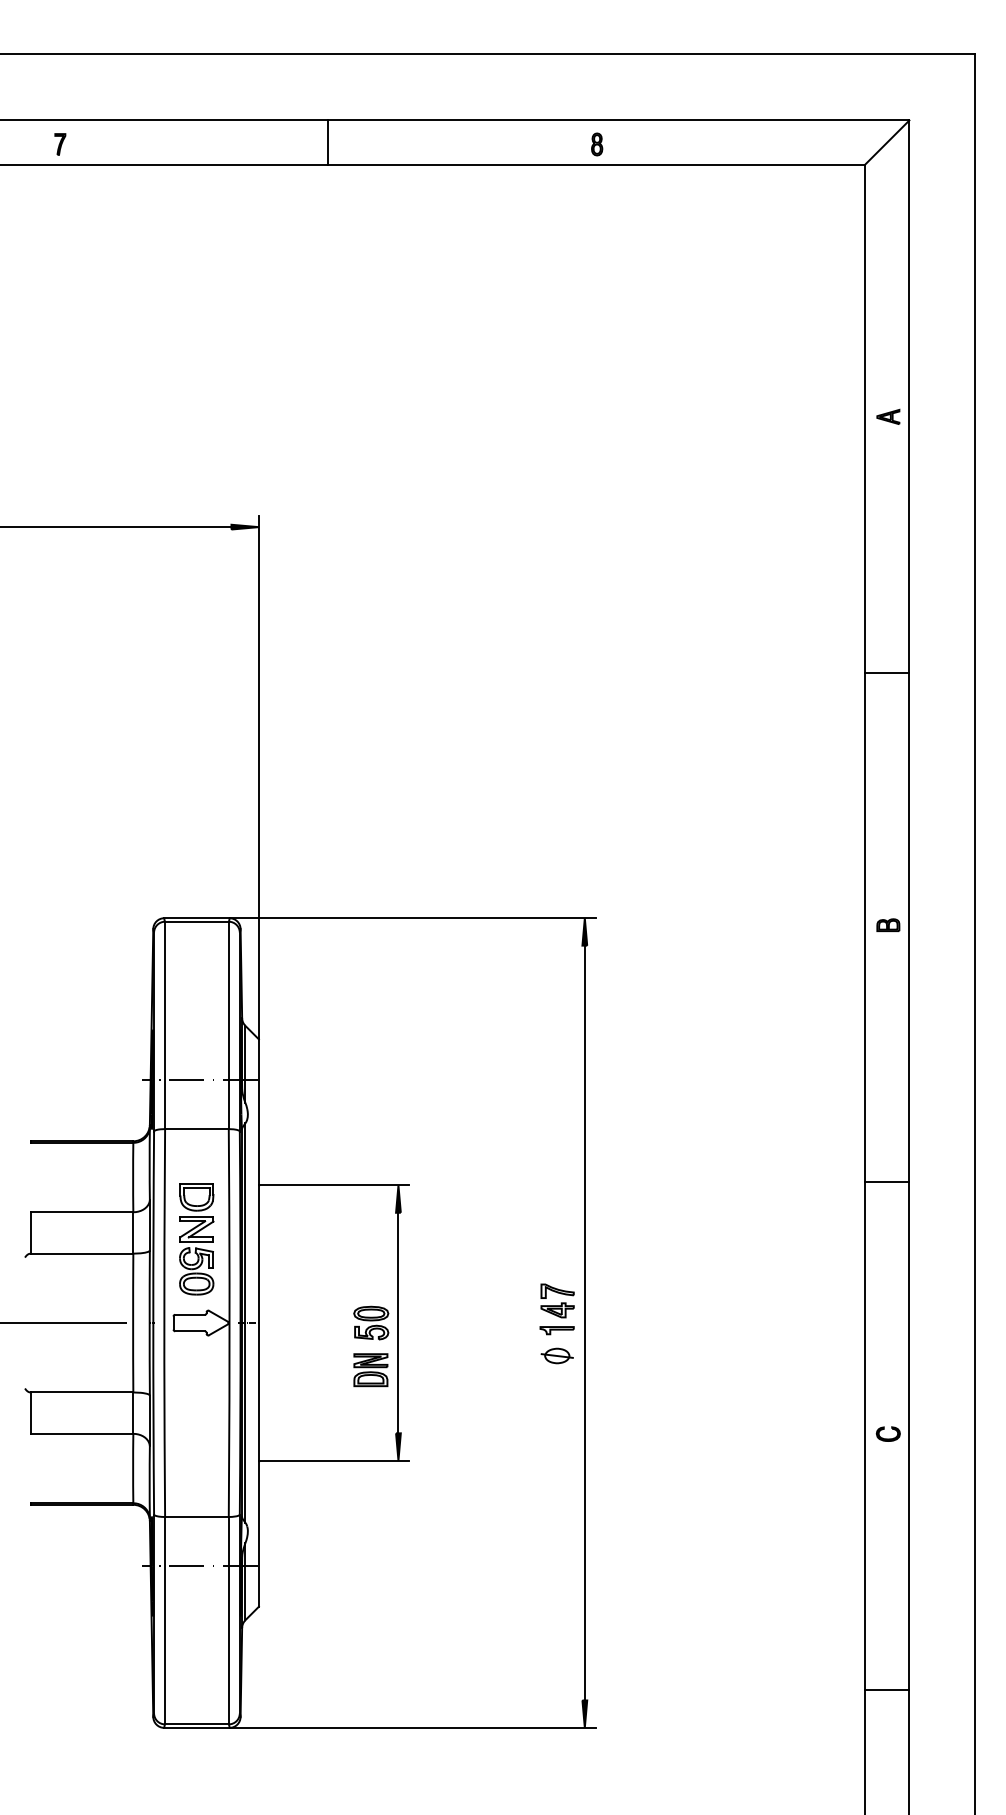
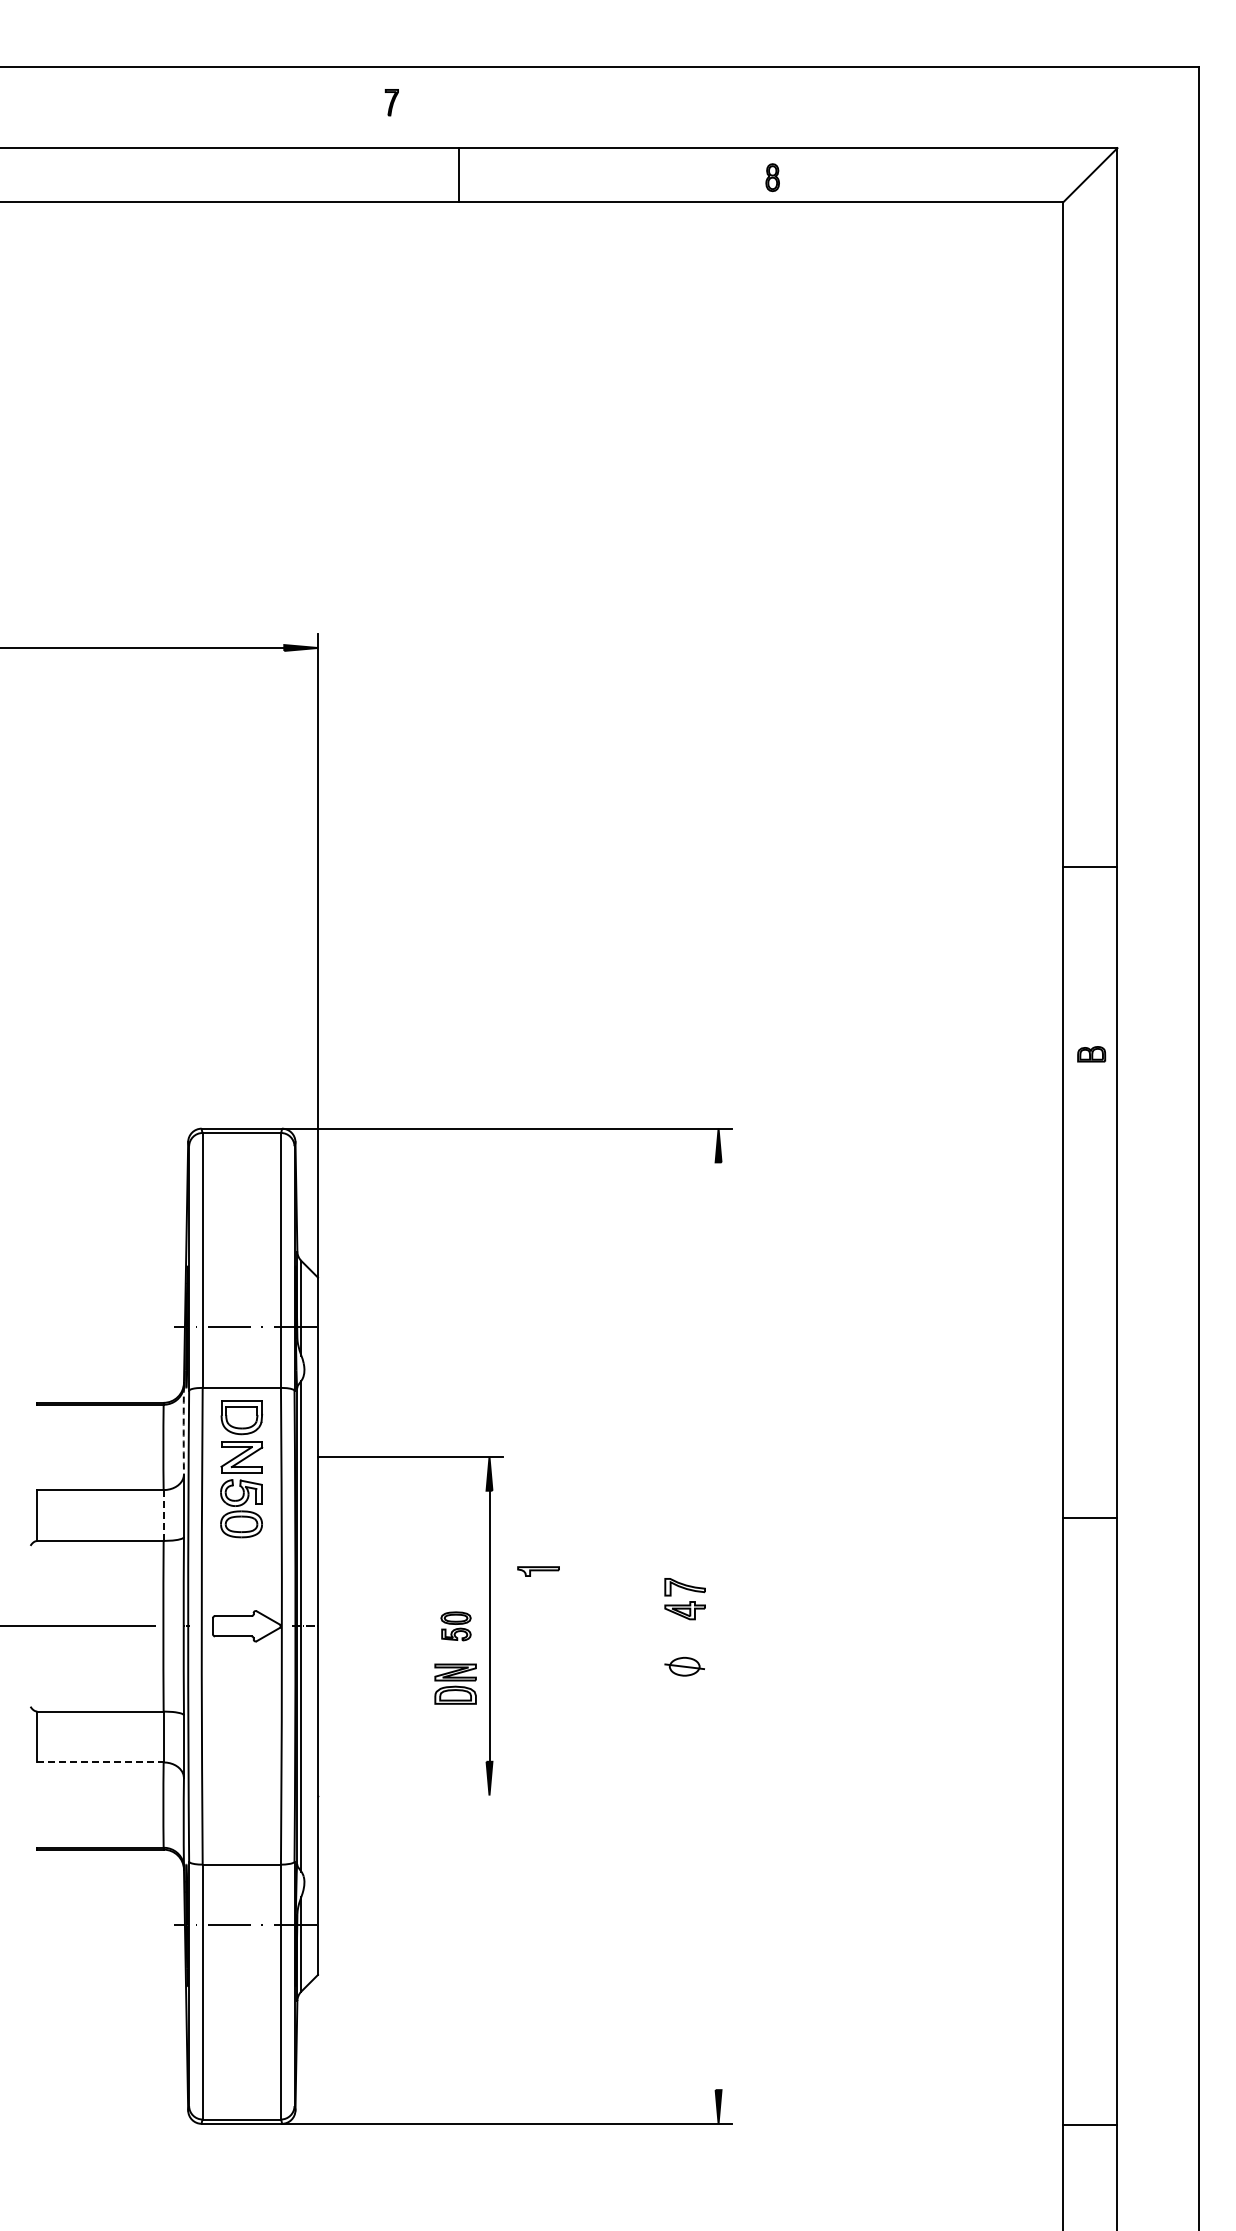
line: (328, 142) -> (459, 175), moved
part: (59, 144) -> (391, 102), moved
part: (596, 144) -> (772, 177), moved
part: (888, 416) -> (1091, 512), removed
line: (887, 673) -> (1090, 867), moved
part: (888, 925) -> (1091, 1054), moved
arc: (149, 1163) -> (183, 1430), solid -> dashed
line: (887, 1181) -> (1090, 1517), moved
line: (133, 1233) -> (163, 1516), solid -> dashed
part: (196, 1239) -> (241, 1469), moved
part: (370, 1323) -> (455, 1626), size x0.7
line: (584, 1323) -> (718, 1626), removed
part: (557, 1330) -> (538, 1571), moved
line: (81, 1433) -> (100, 1762), solid -> dashed
part: (888, 1433) -> (1091, 1762), removed
line: (334, 1460) -> (410, 1795), removed
line: (887, 1690) -> (1090, 2124), moved

